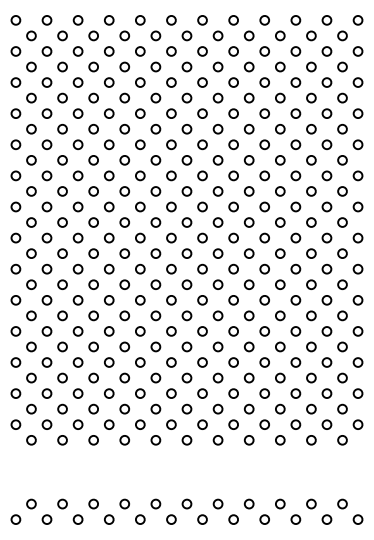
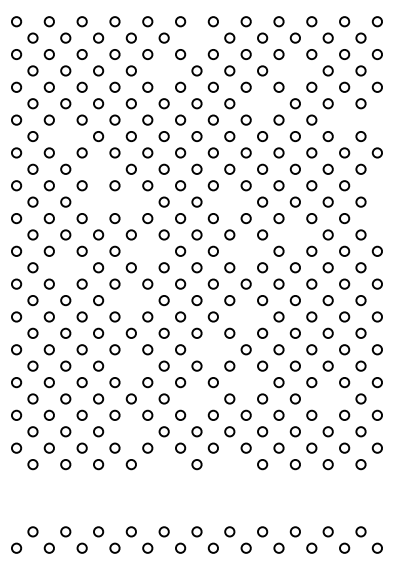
circle: (186, 35) -> (196, 37), removed
circle: (155, 66) -> (163, 70), removed
circle: (279, 66) -> (294, 70), removed
circle: (249, 97) -> (262, 103), removed
circle: (326, 113) -> (344, 119), removed
circle: (357, 113) -> (376, 119), removed
circle: (62, 129) -> (65, 136), removed
circle: (93, 159) -> (98, 168), removed
circle: (357, 175) -> (376, 185), removed
circle: (93, 190) -> (98, 201), removed
circle: (123, 190) -> (130, 201), removed
circle: (217, 190) -> (229, 201), removed
circle: (357, 206) -> (376, 218), removed
circle: (279, 222) -> (294, 234), removed
circle: (140, 237) -> (147, 250), removed
circle: (232, 237) -> (245, 250), removed
circle: (62, 253) -> (65, 267), removed
circle: (123, 284) -> (130, 300), removed
circle: (232, 299) -> (245, 316), removed
circle: (201, 331) -> (212, 349), removed
circle: (123, 346) -> (130, 365), removed
circle: (232, 362) -> (245, 382), removed
circle: (186, 377) -> (196, 398), removed
circle: (310, 377) -> (327, 398), removed
circle: (123, 408) -> (130, 431), removed
circle: (155, 440) -> (163, 464), removed
circle: (217, 440) -> (229, 464), removed

